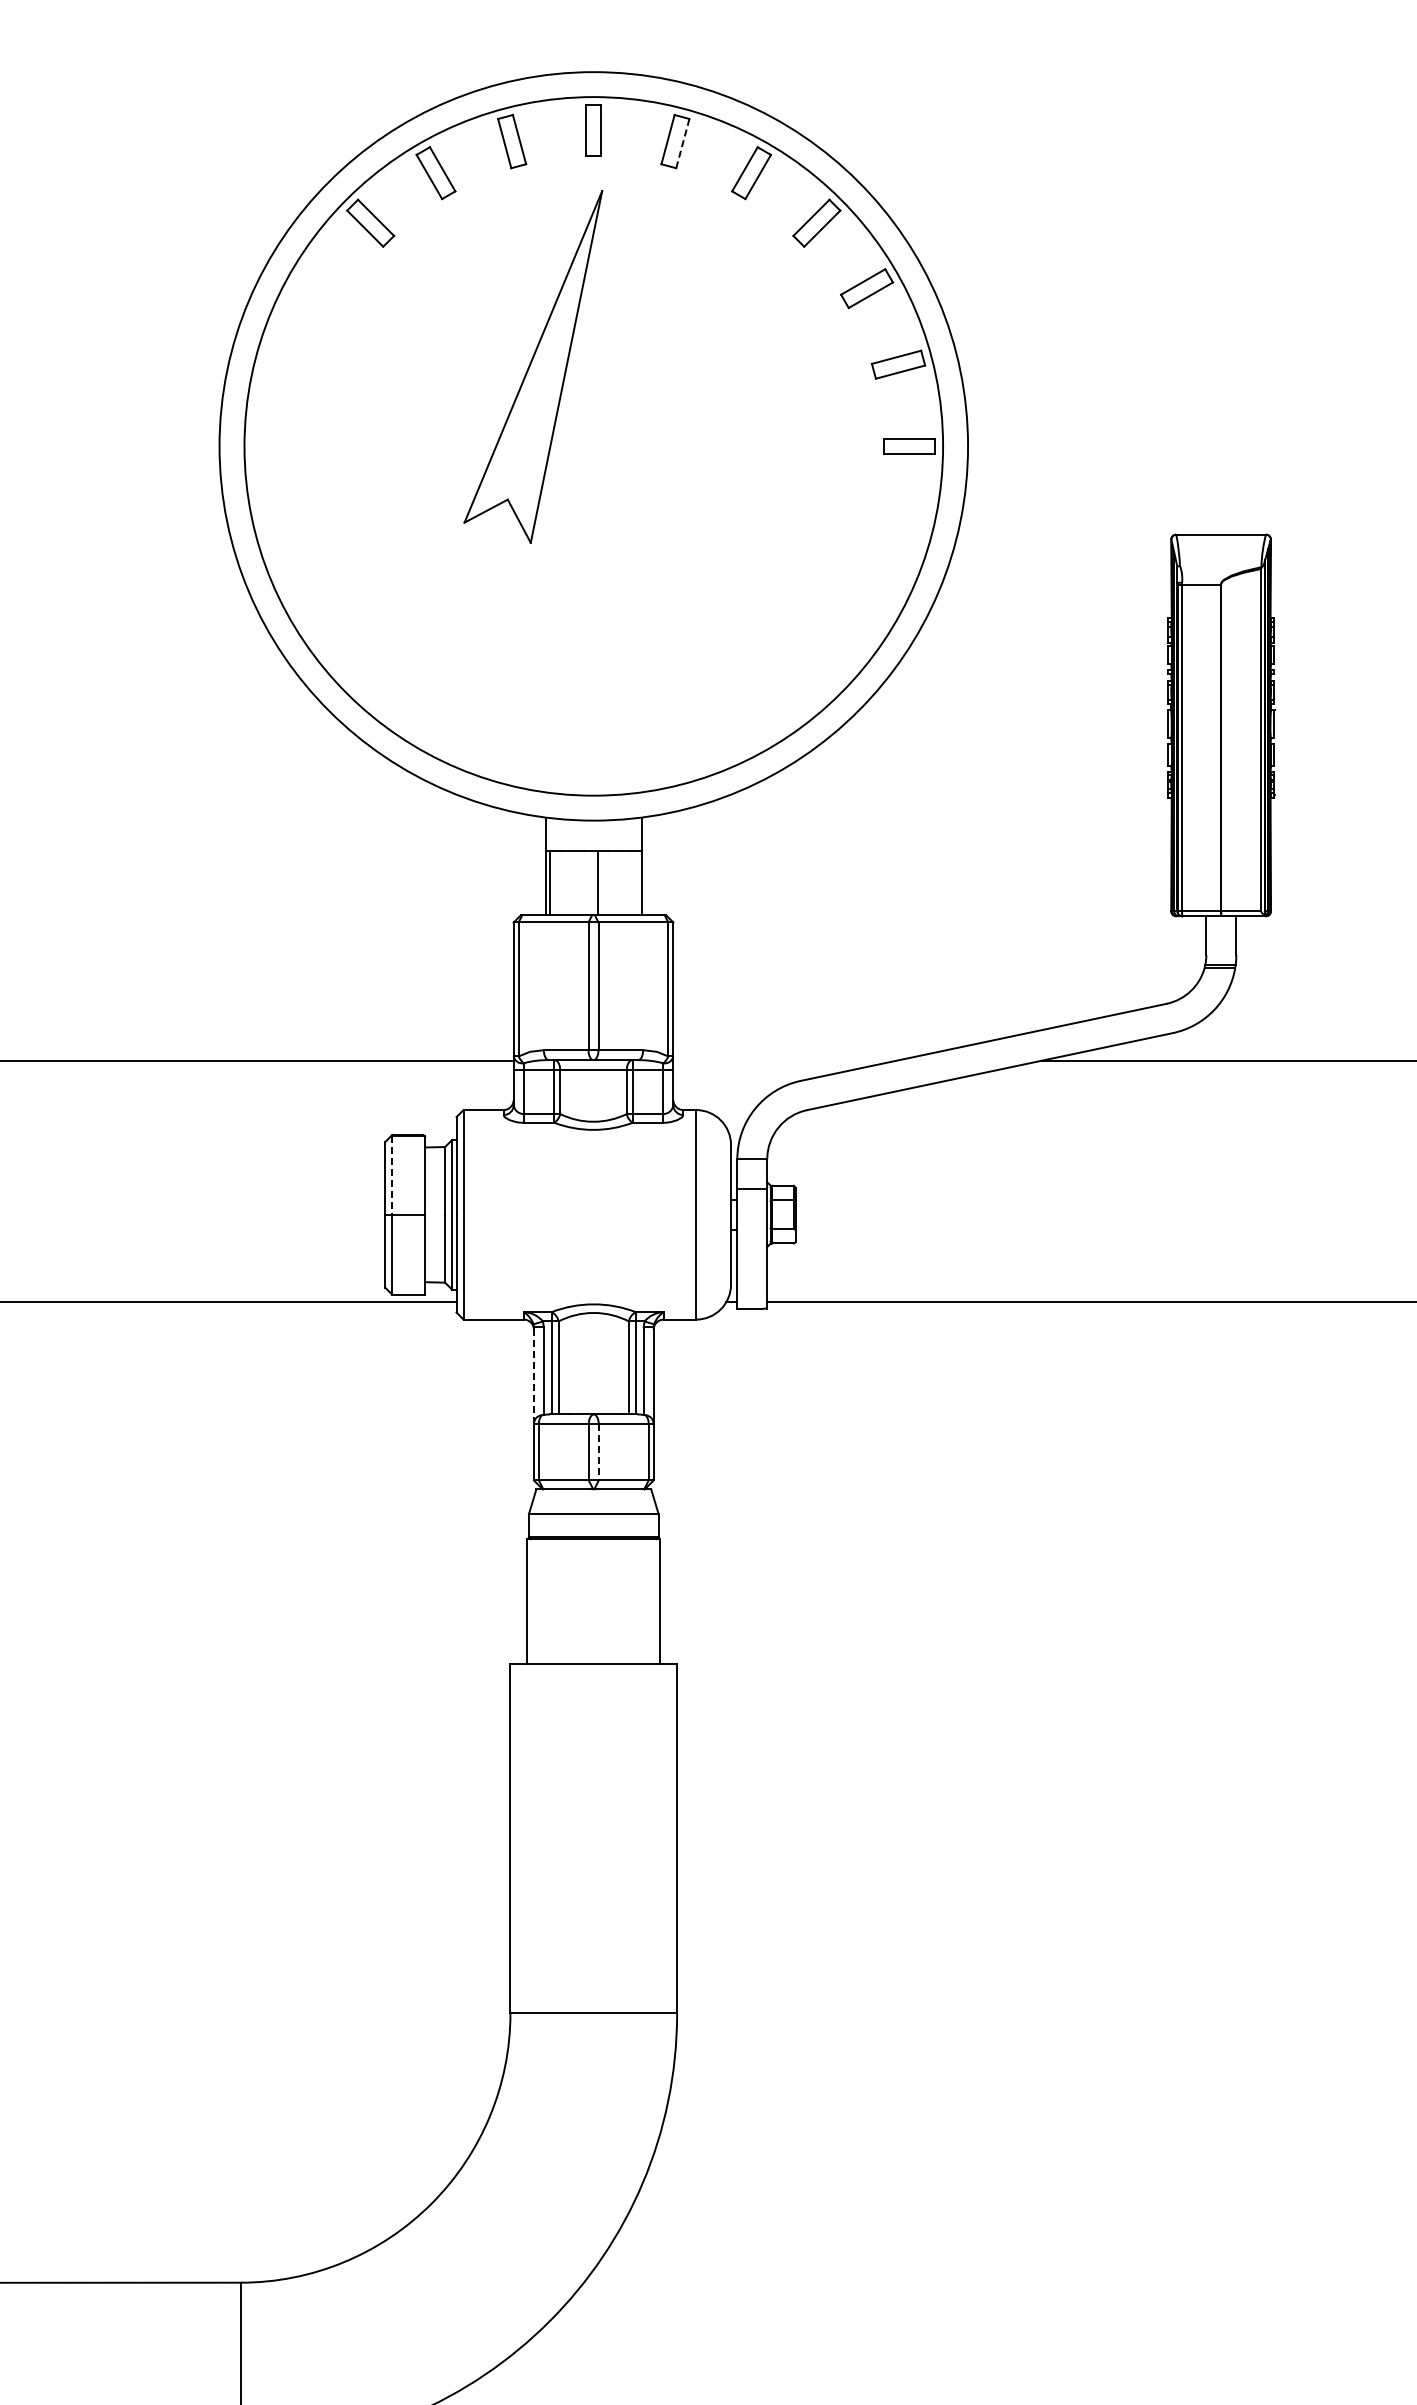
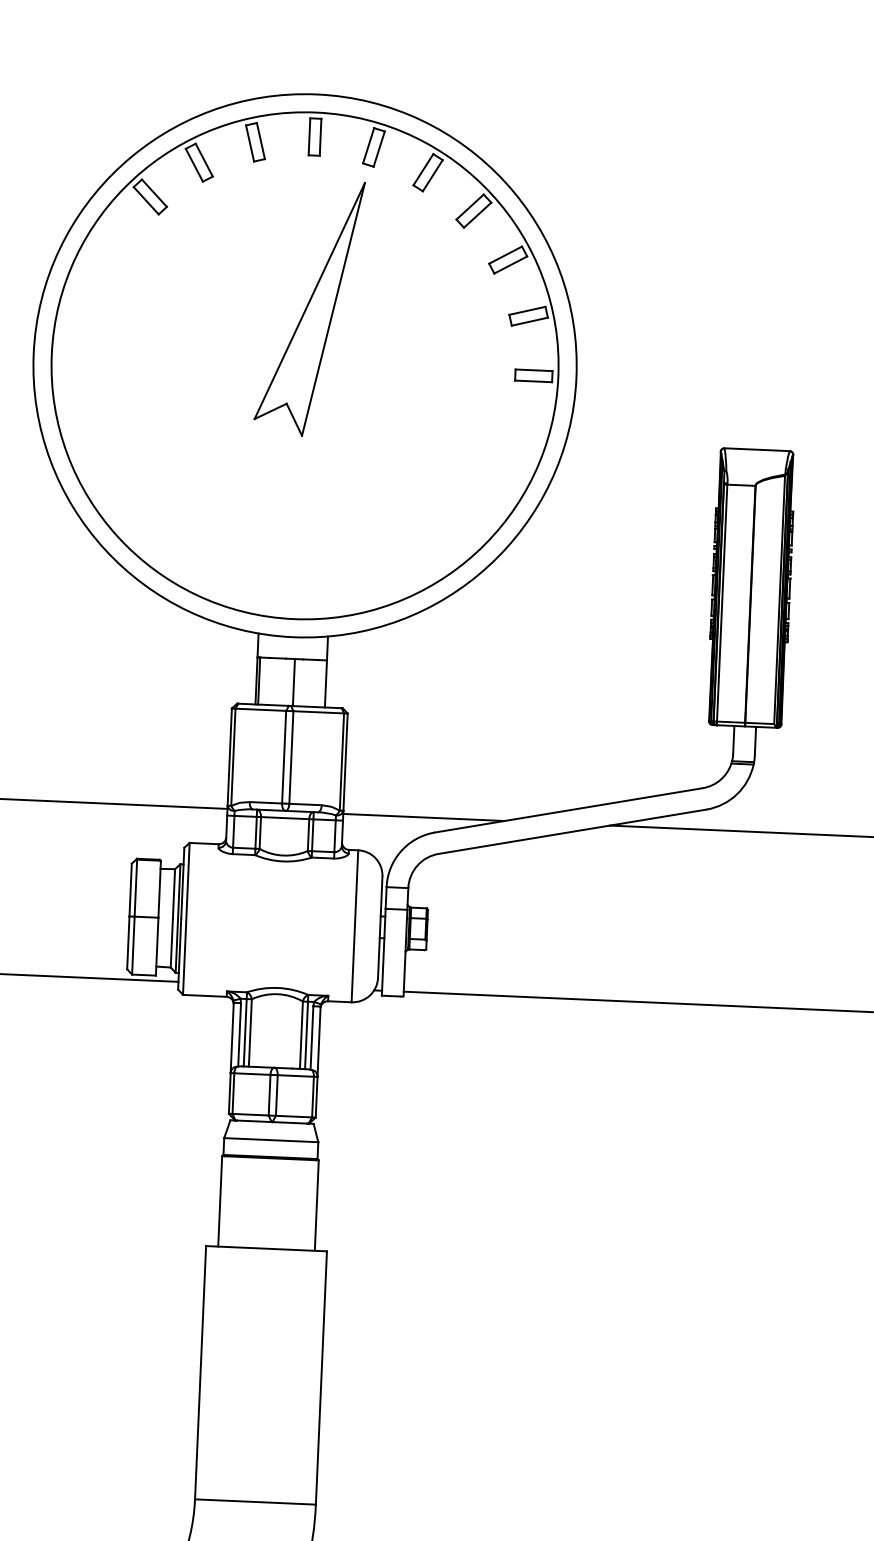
line: (682, 143) -> (378, 149), dashed -> solid
part: (533, 366) -> (309, 308), moved
line: (784, 1060) -> (423, 817), added
line: (392, 1176) -> (135, 888), dashed -> solid
line: (533, 1375) -> (231, 1037), dashed -> solid
line: (598, 1452) -> (276, 1095), dashed -> solid

